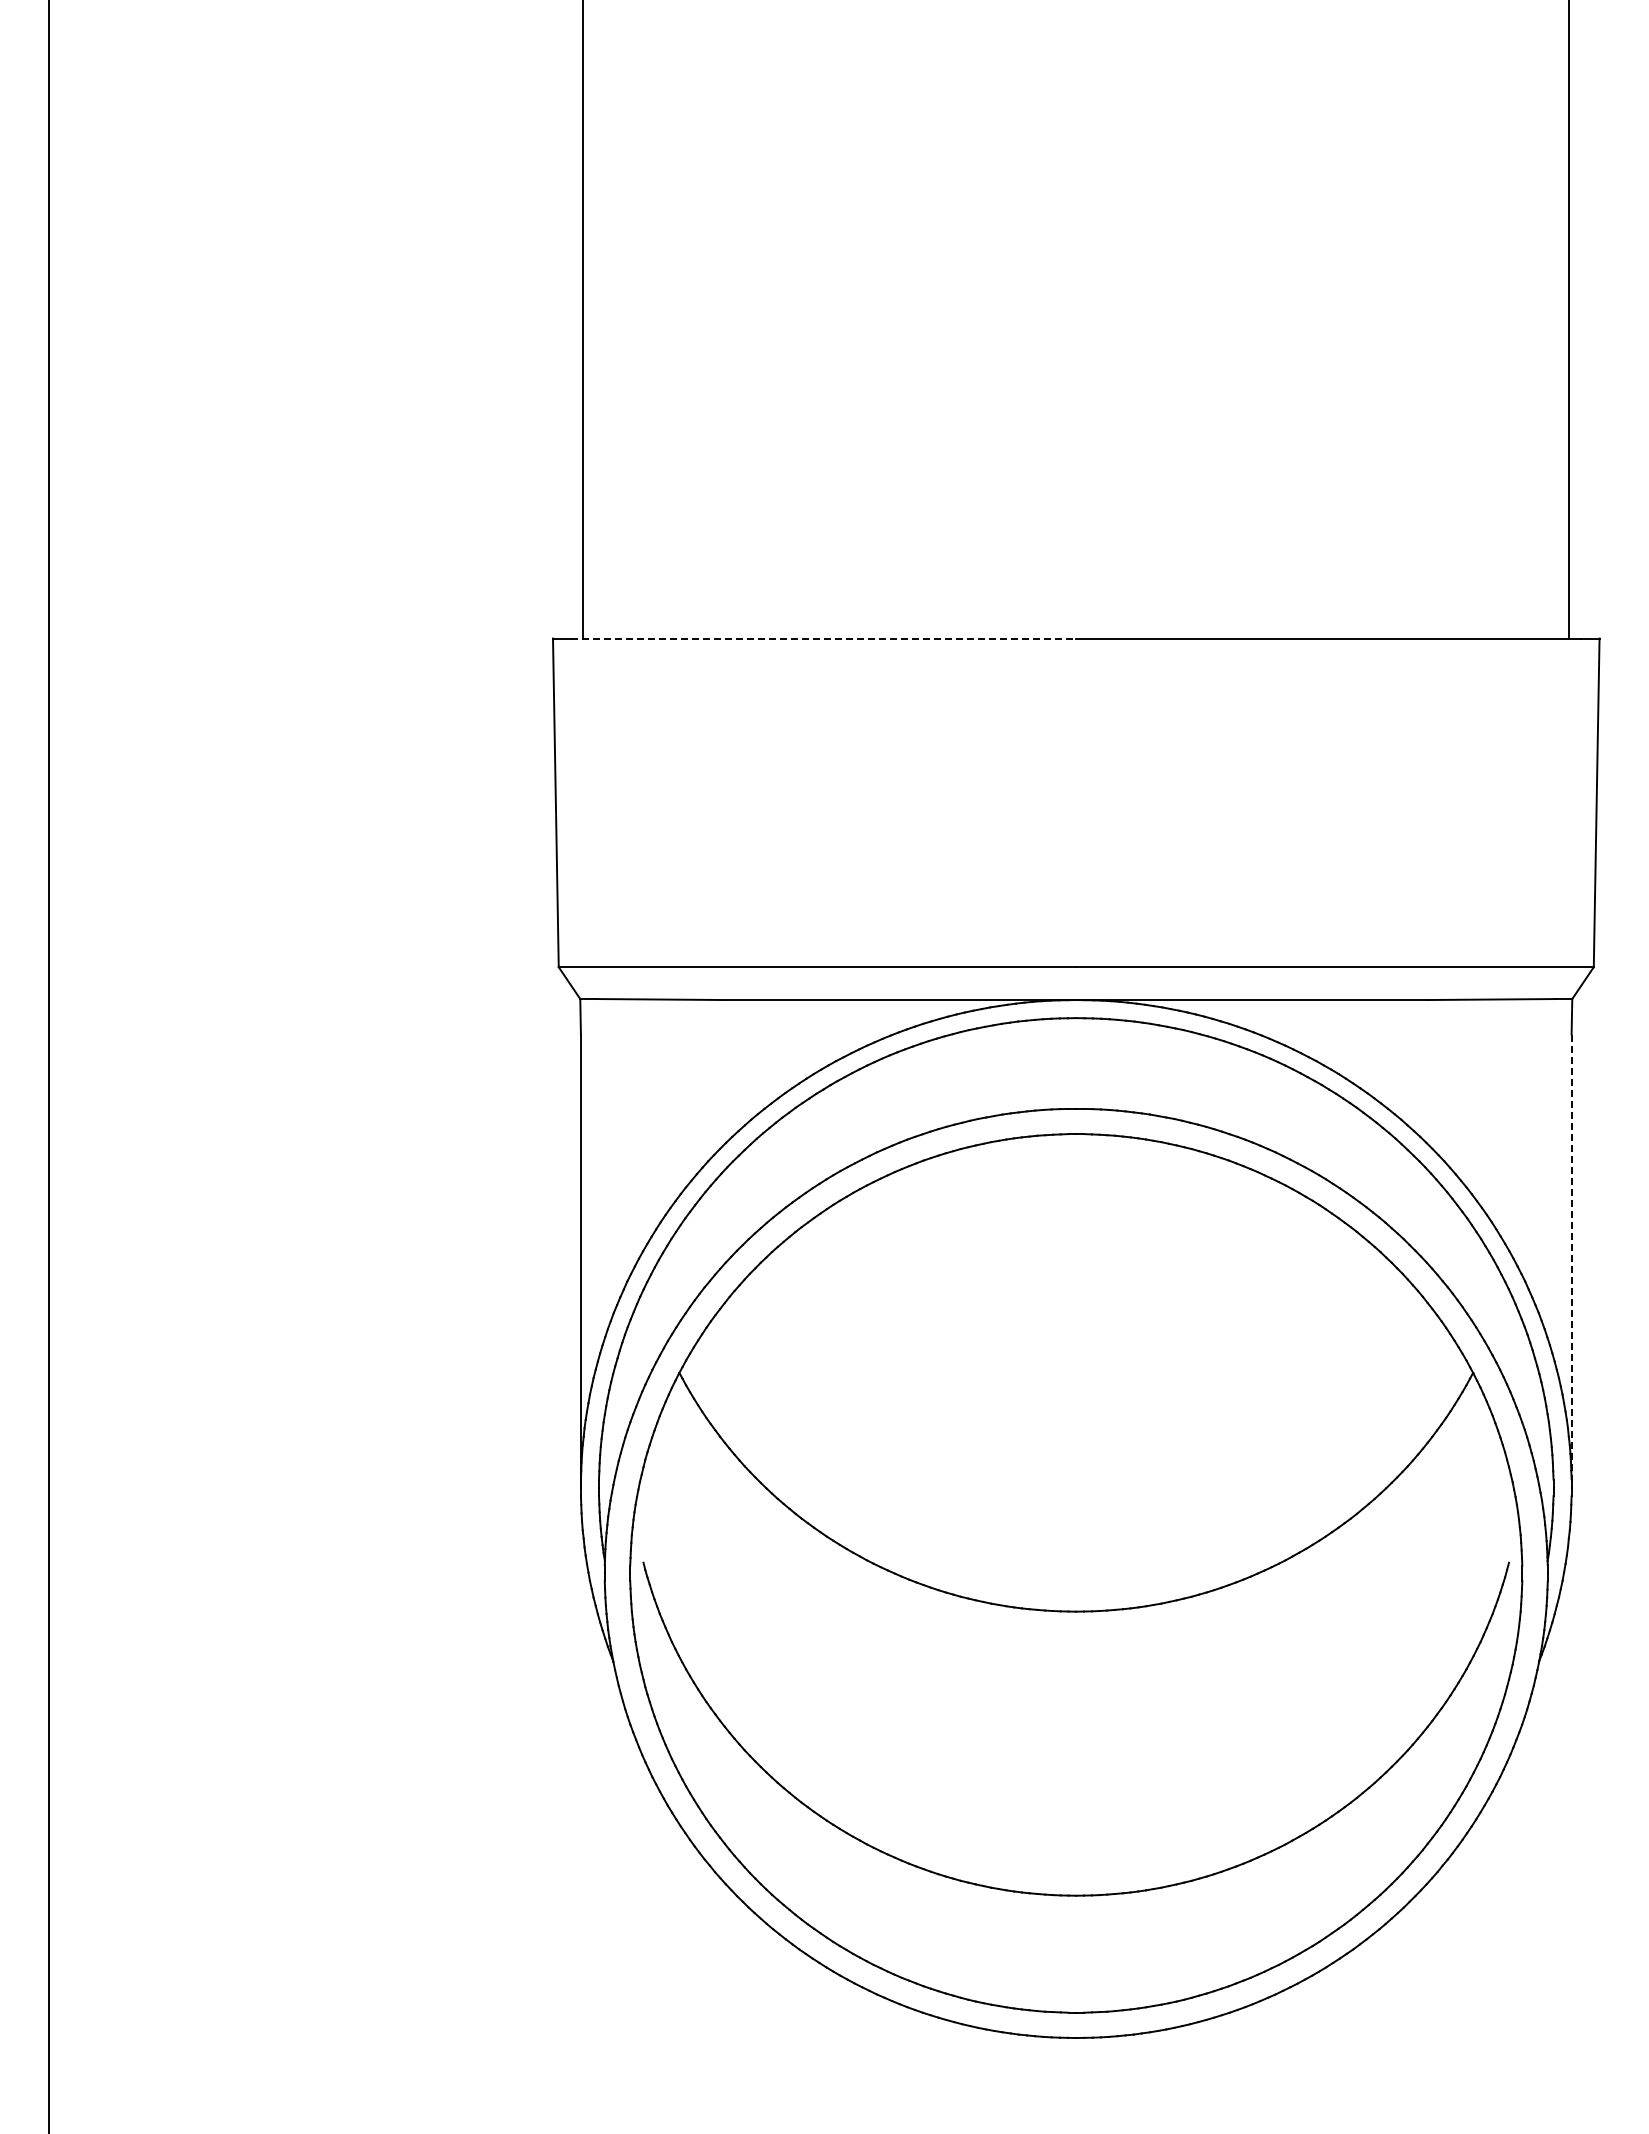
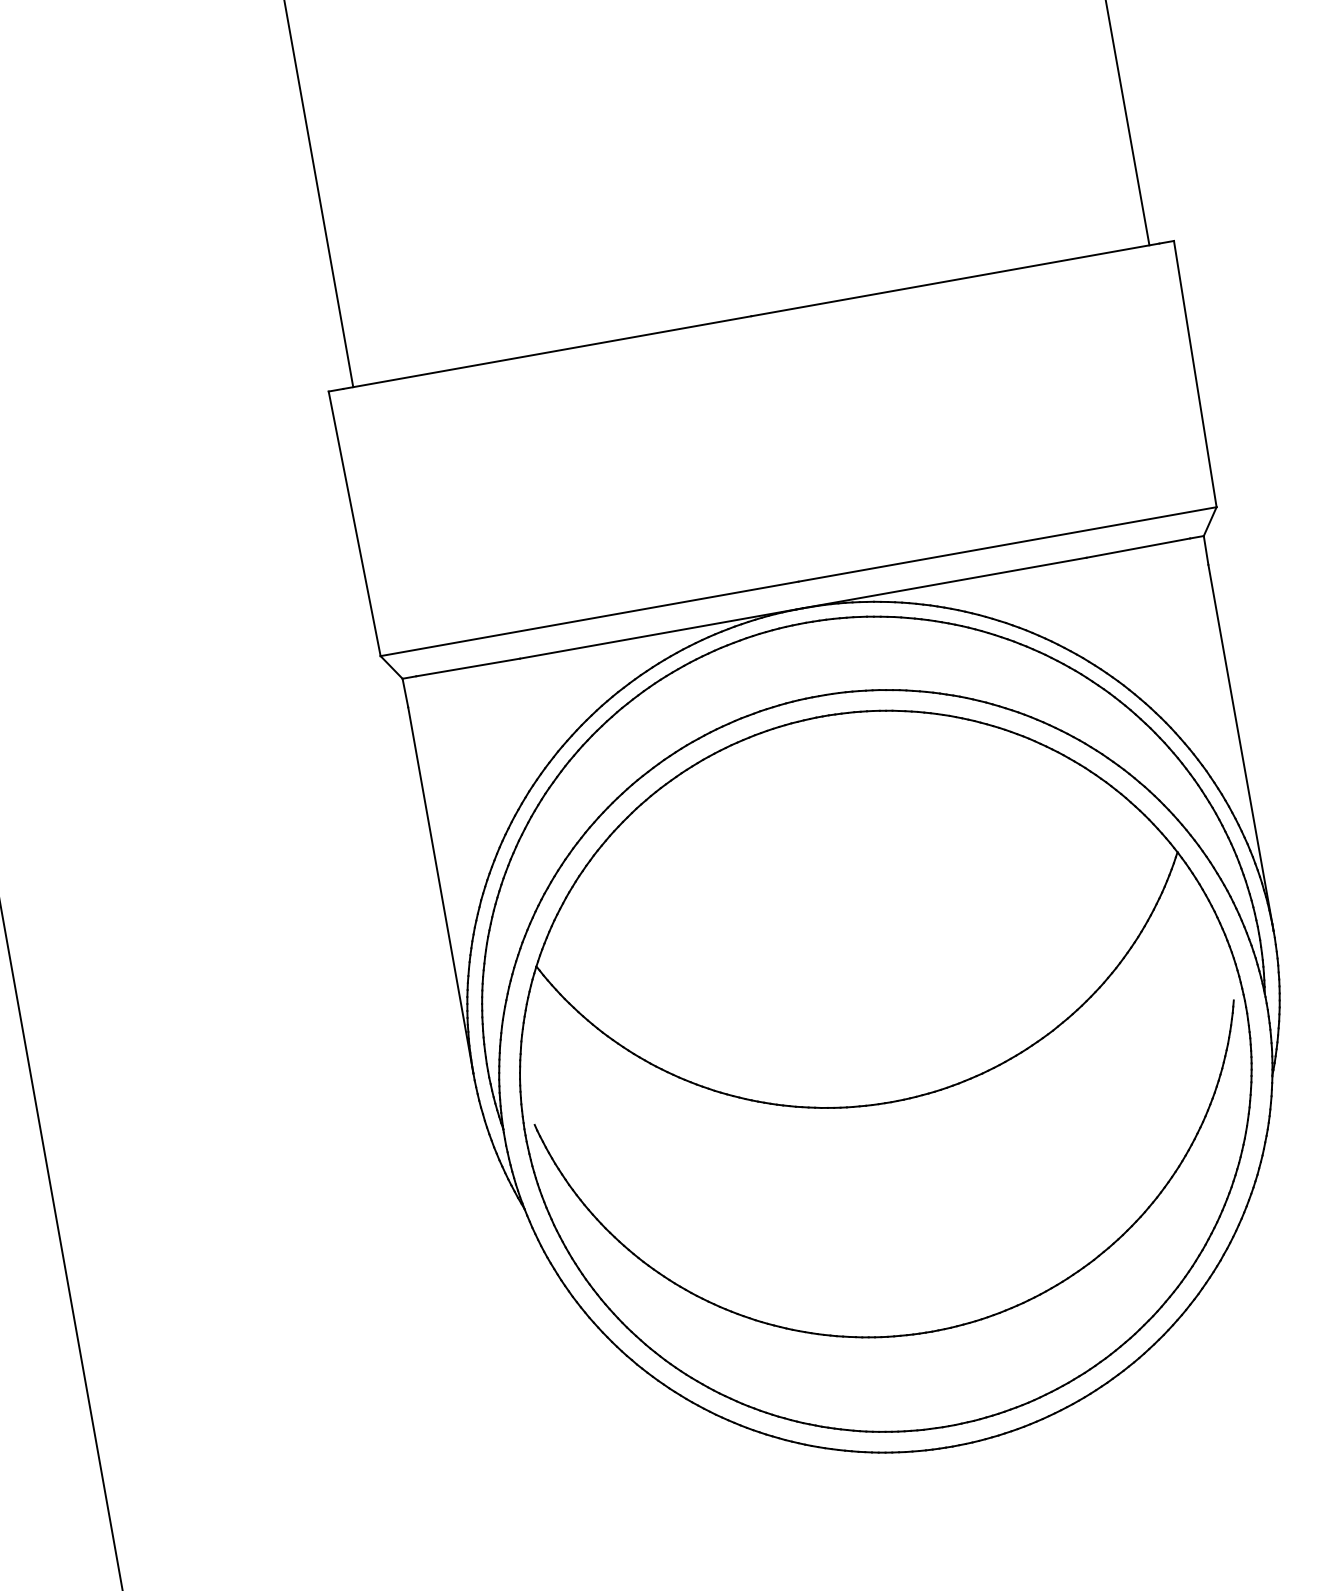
line: (823, 638) -> (547, 352), dashed -> solid
line: (1571, 1261) -> (1240, 748), dashed -> solid

